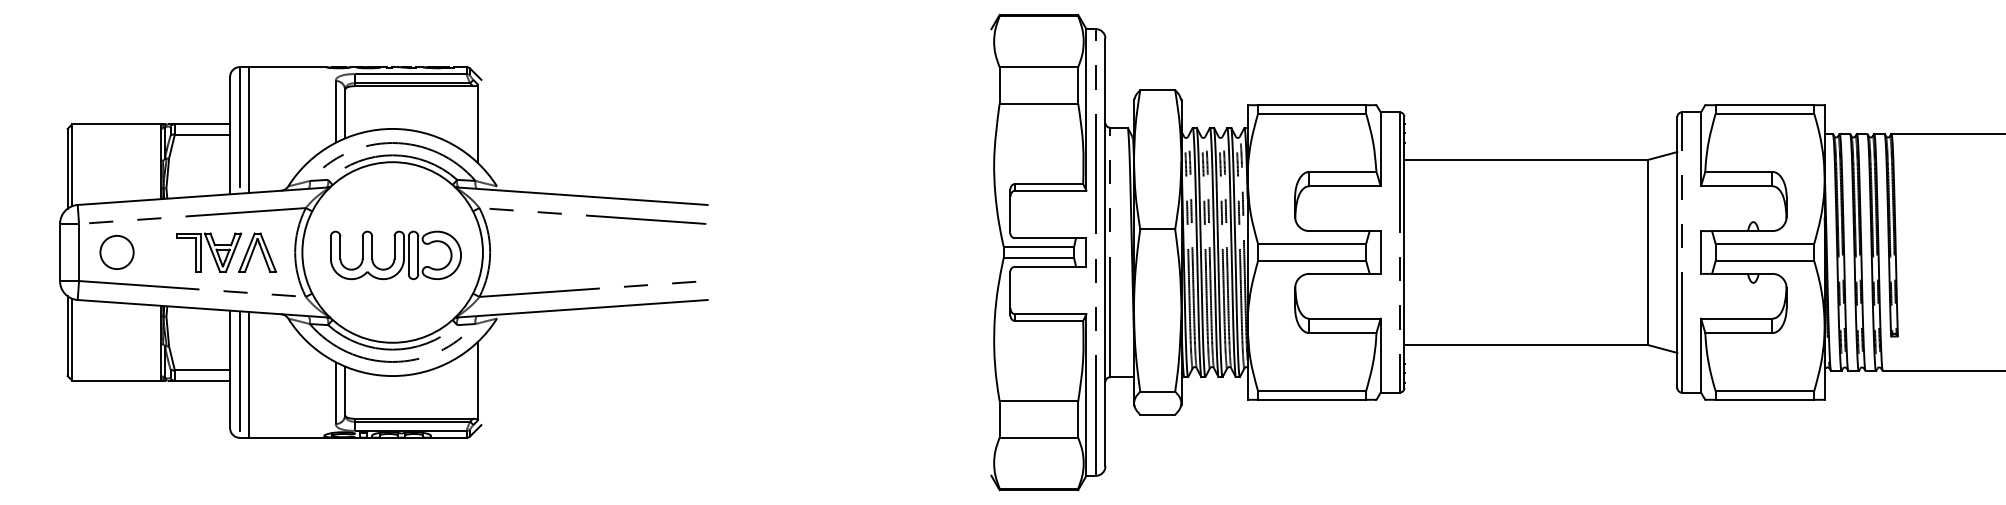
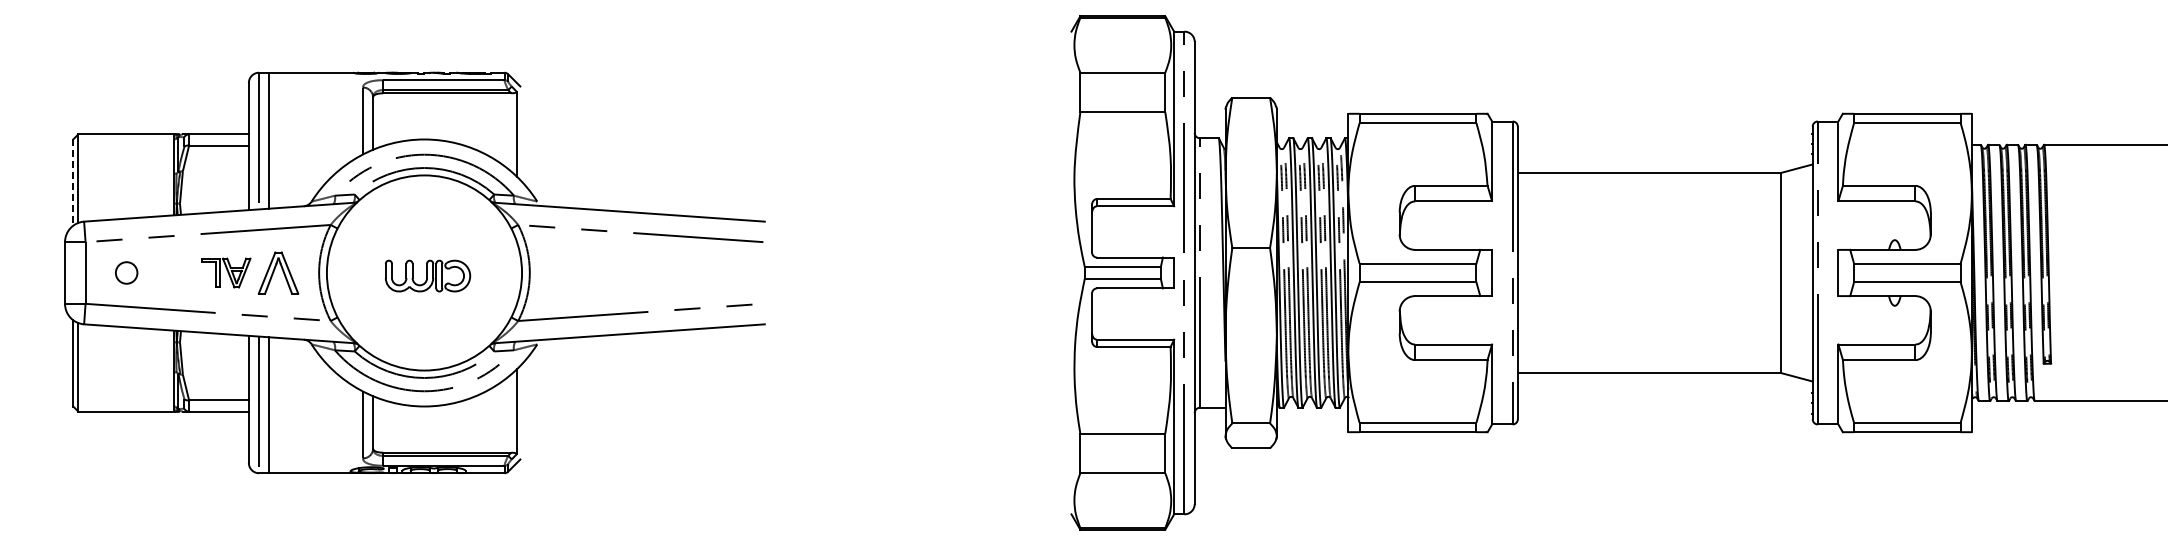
line: (67, 169) -> (73, 183), solid -> dashed
circle: (116, 252) -> (126, 272), size x0.6
part: (209, 252) -> (226, 272), size x0.7
part: (395, 254) -> (427, 275), size x0.6

